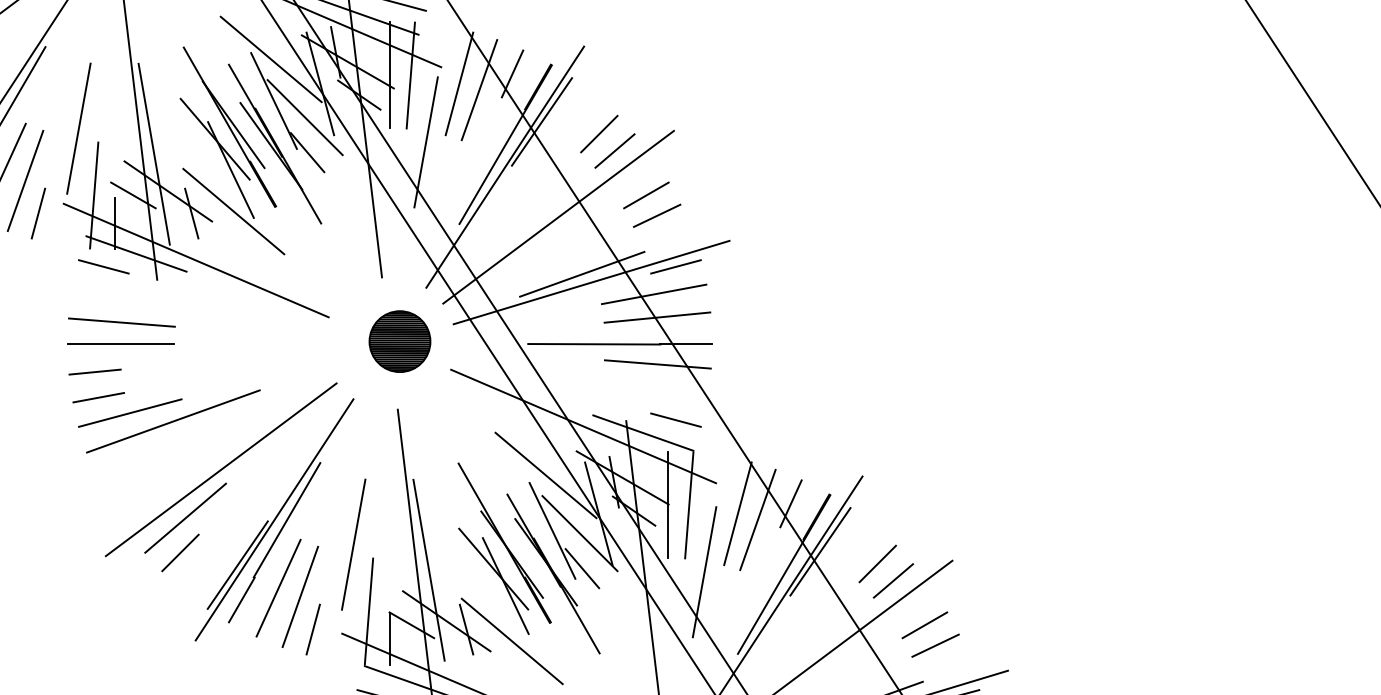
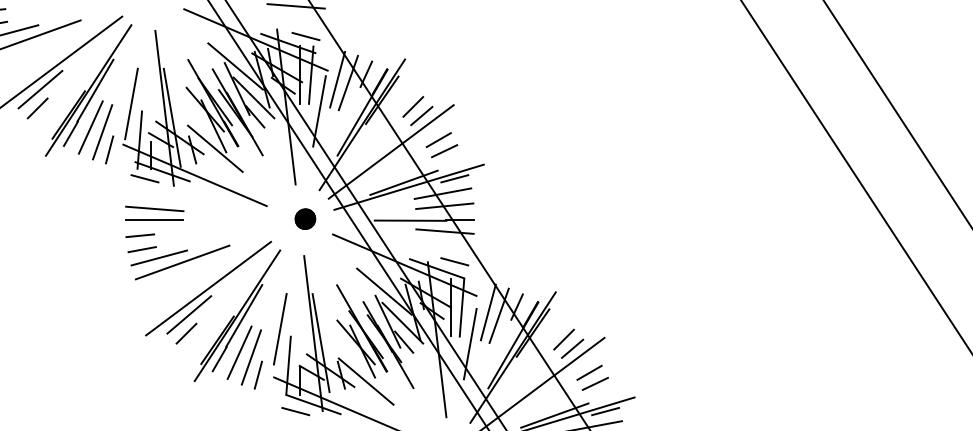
part: (400, 340) -> (305, 218), size x0.6

